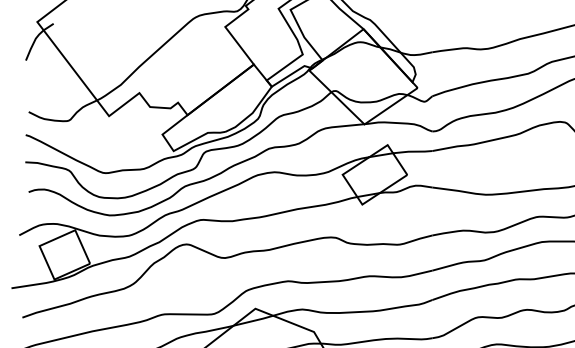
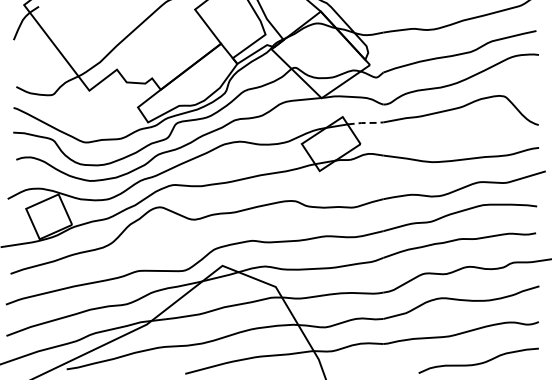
line: (412, 151) -> (365, 122), solid -> dashed

